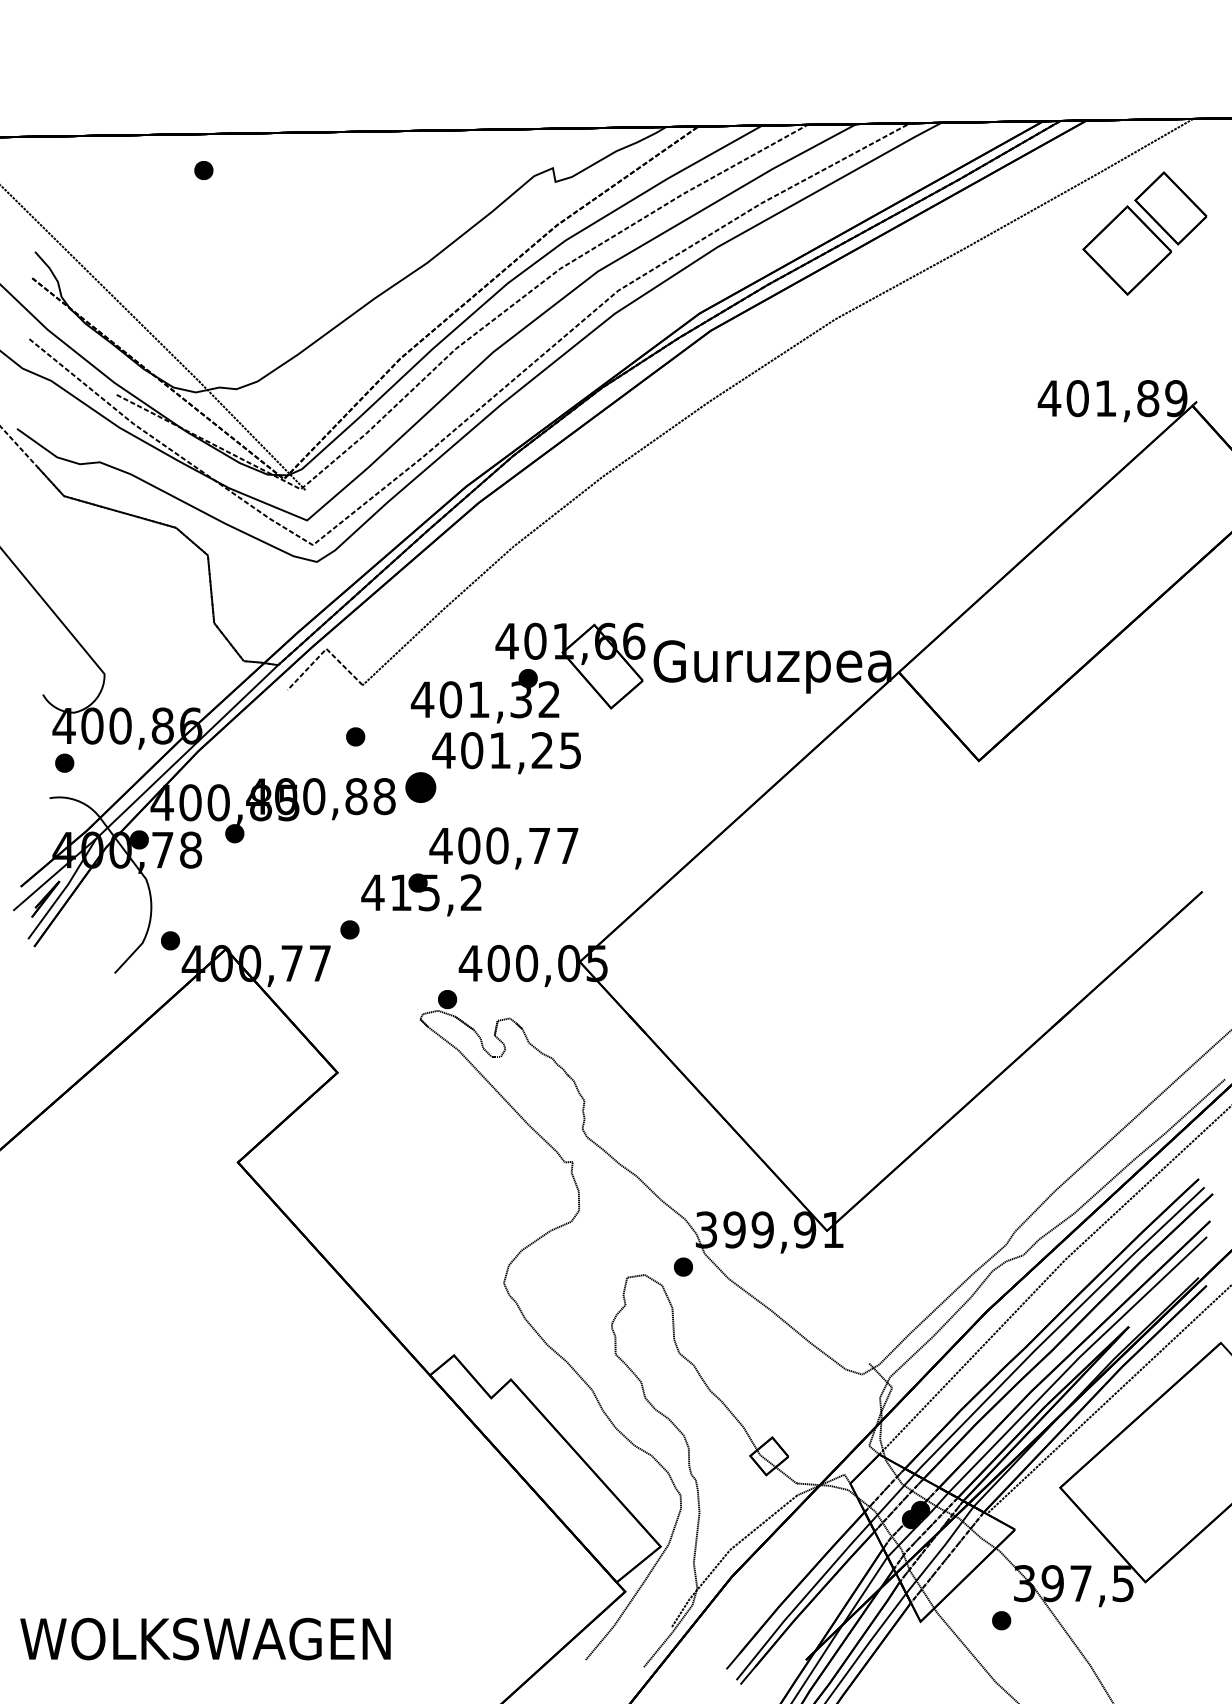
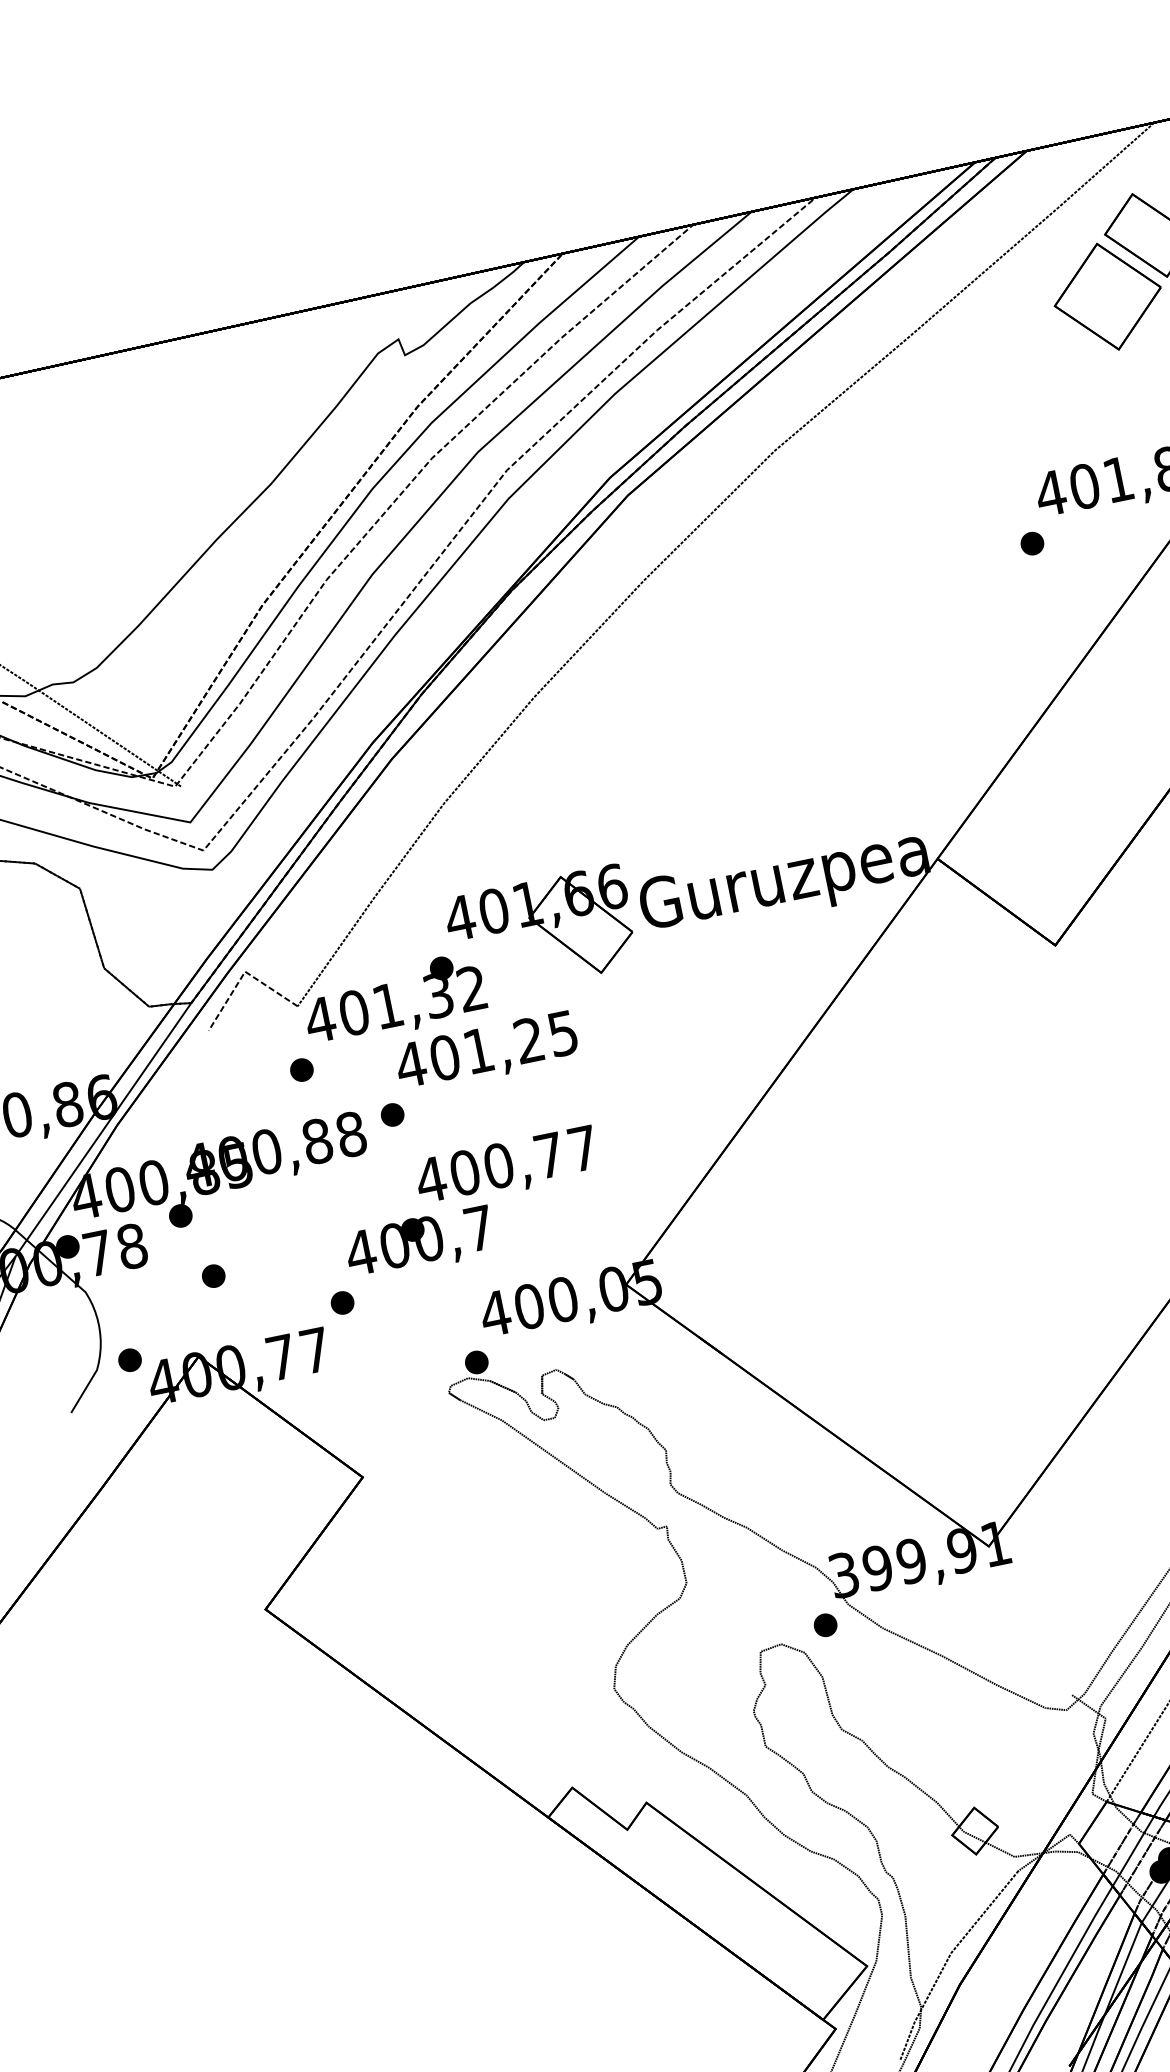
part: (1026, 435) -> (1032, 543), added
text: (484, 696) -> (393, 1000), moved
part: (420, 787) -> (392, 1114), size x0.62
part: (250, 886) -> (212, 1275), added
text: (435, 892) -> (435, 1237), 415,2 -> 400,7

